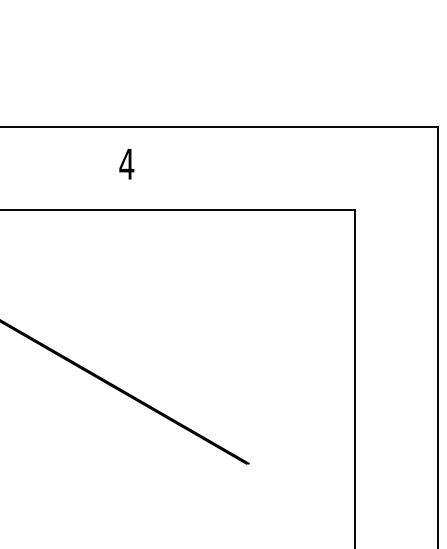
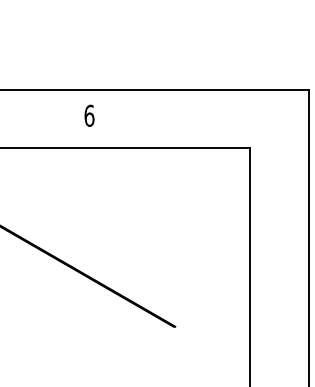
text: (126, 163) -> (89, 115), 4 -> 6

